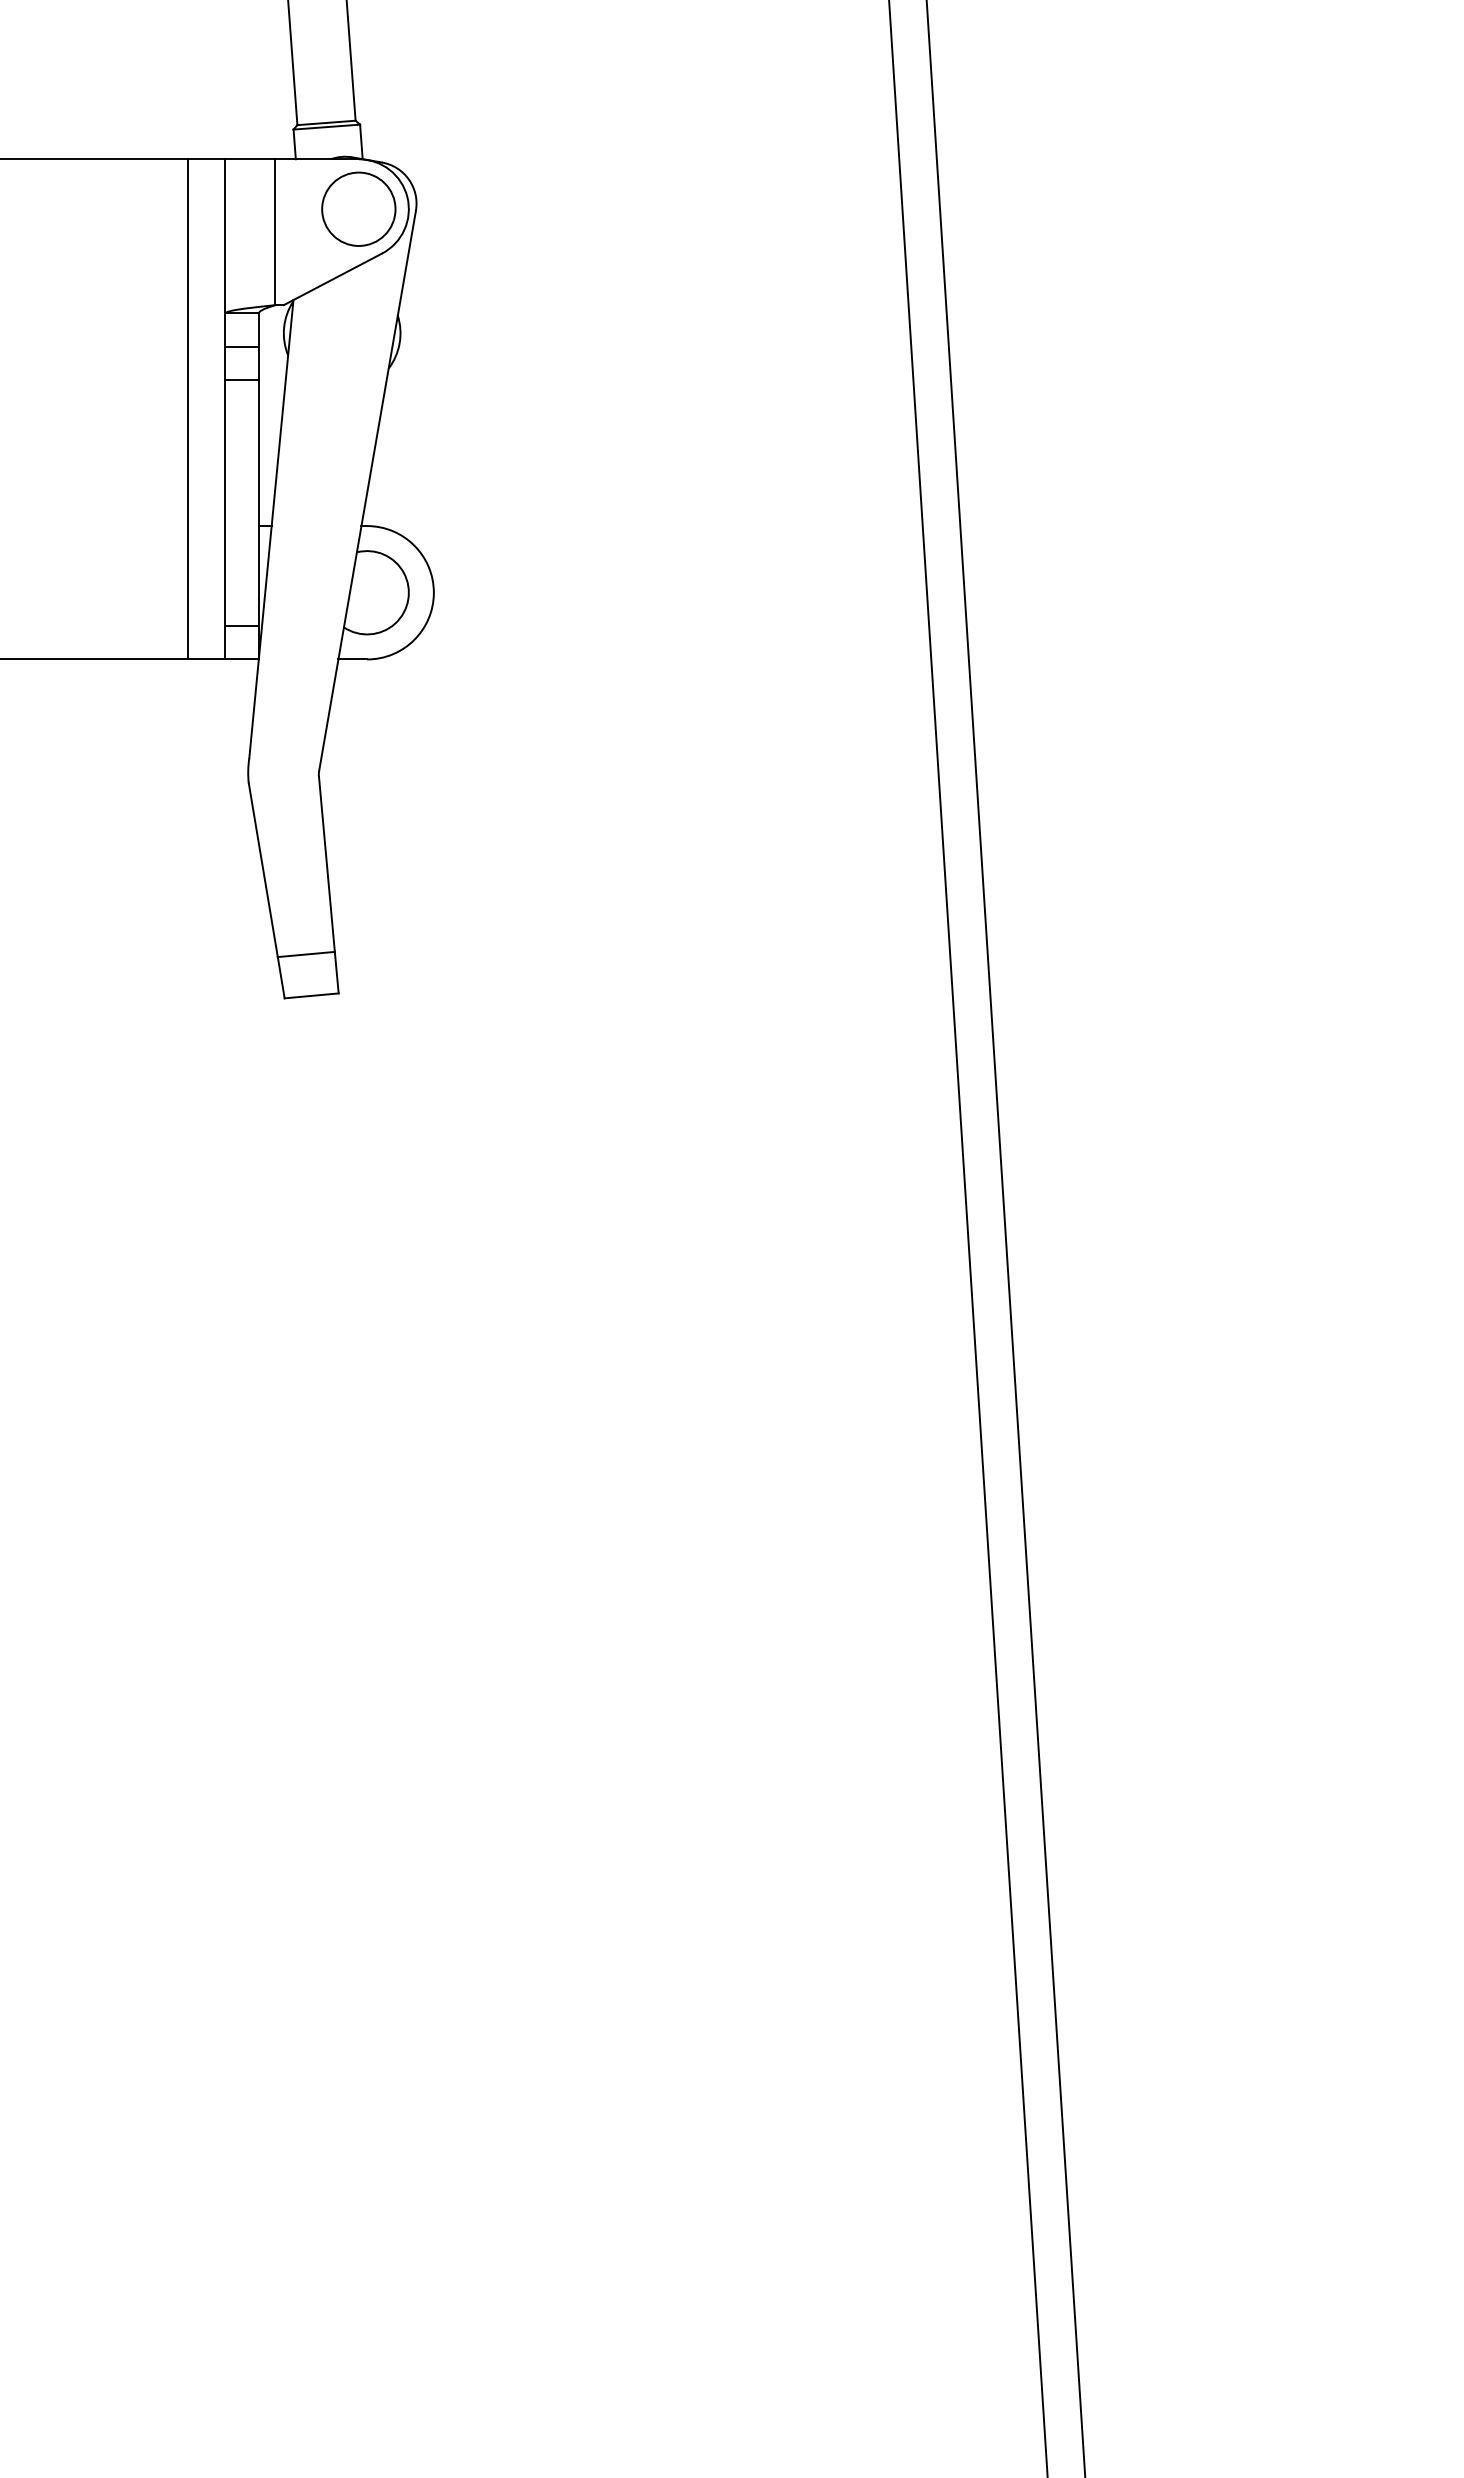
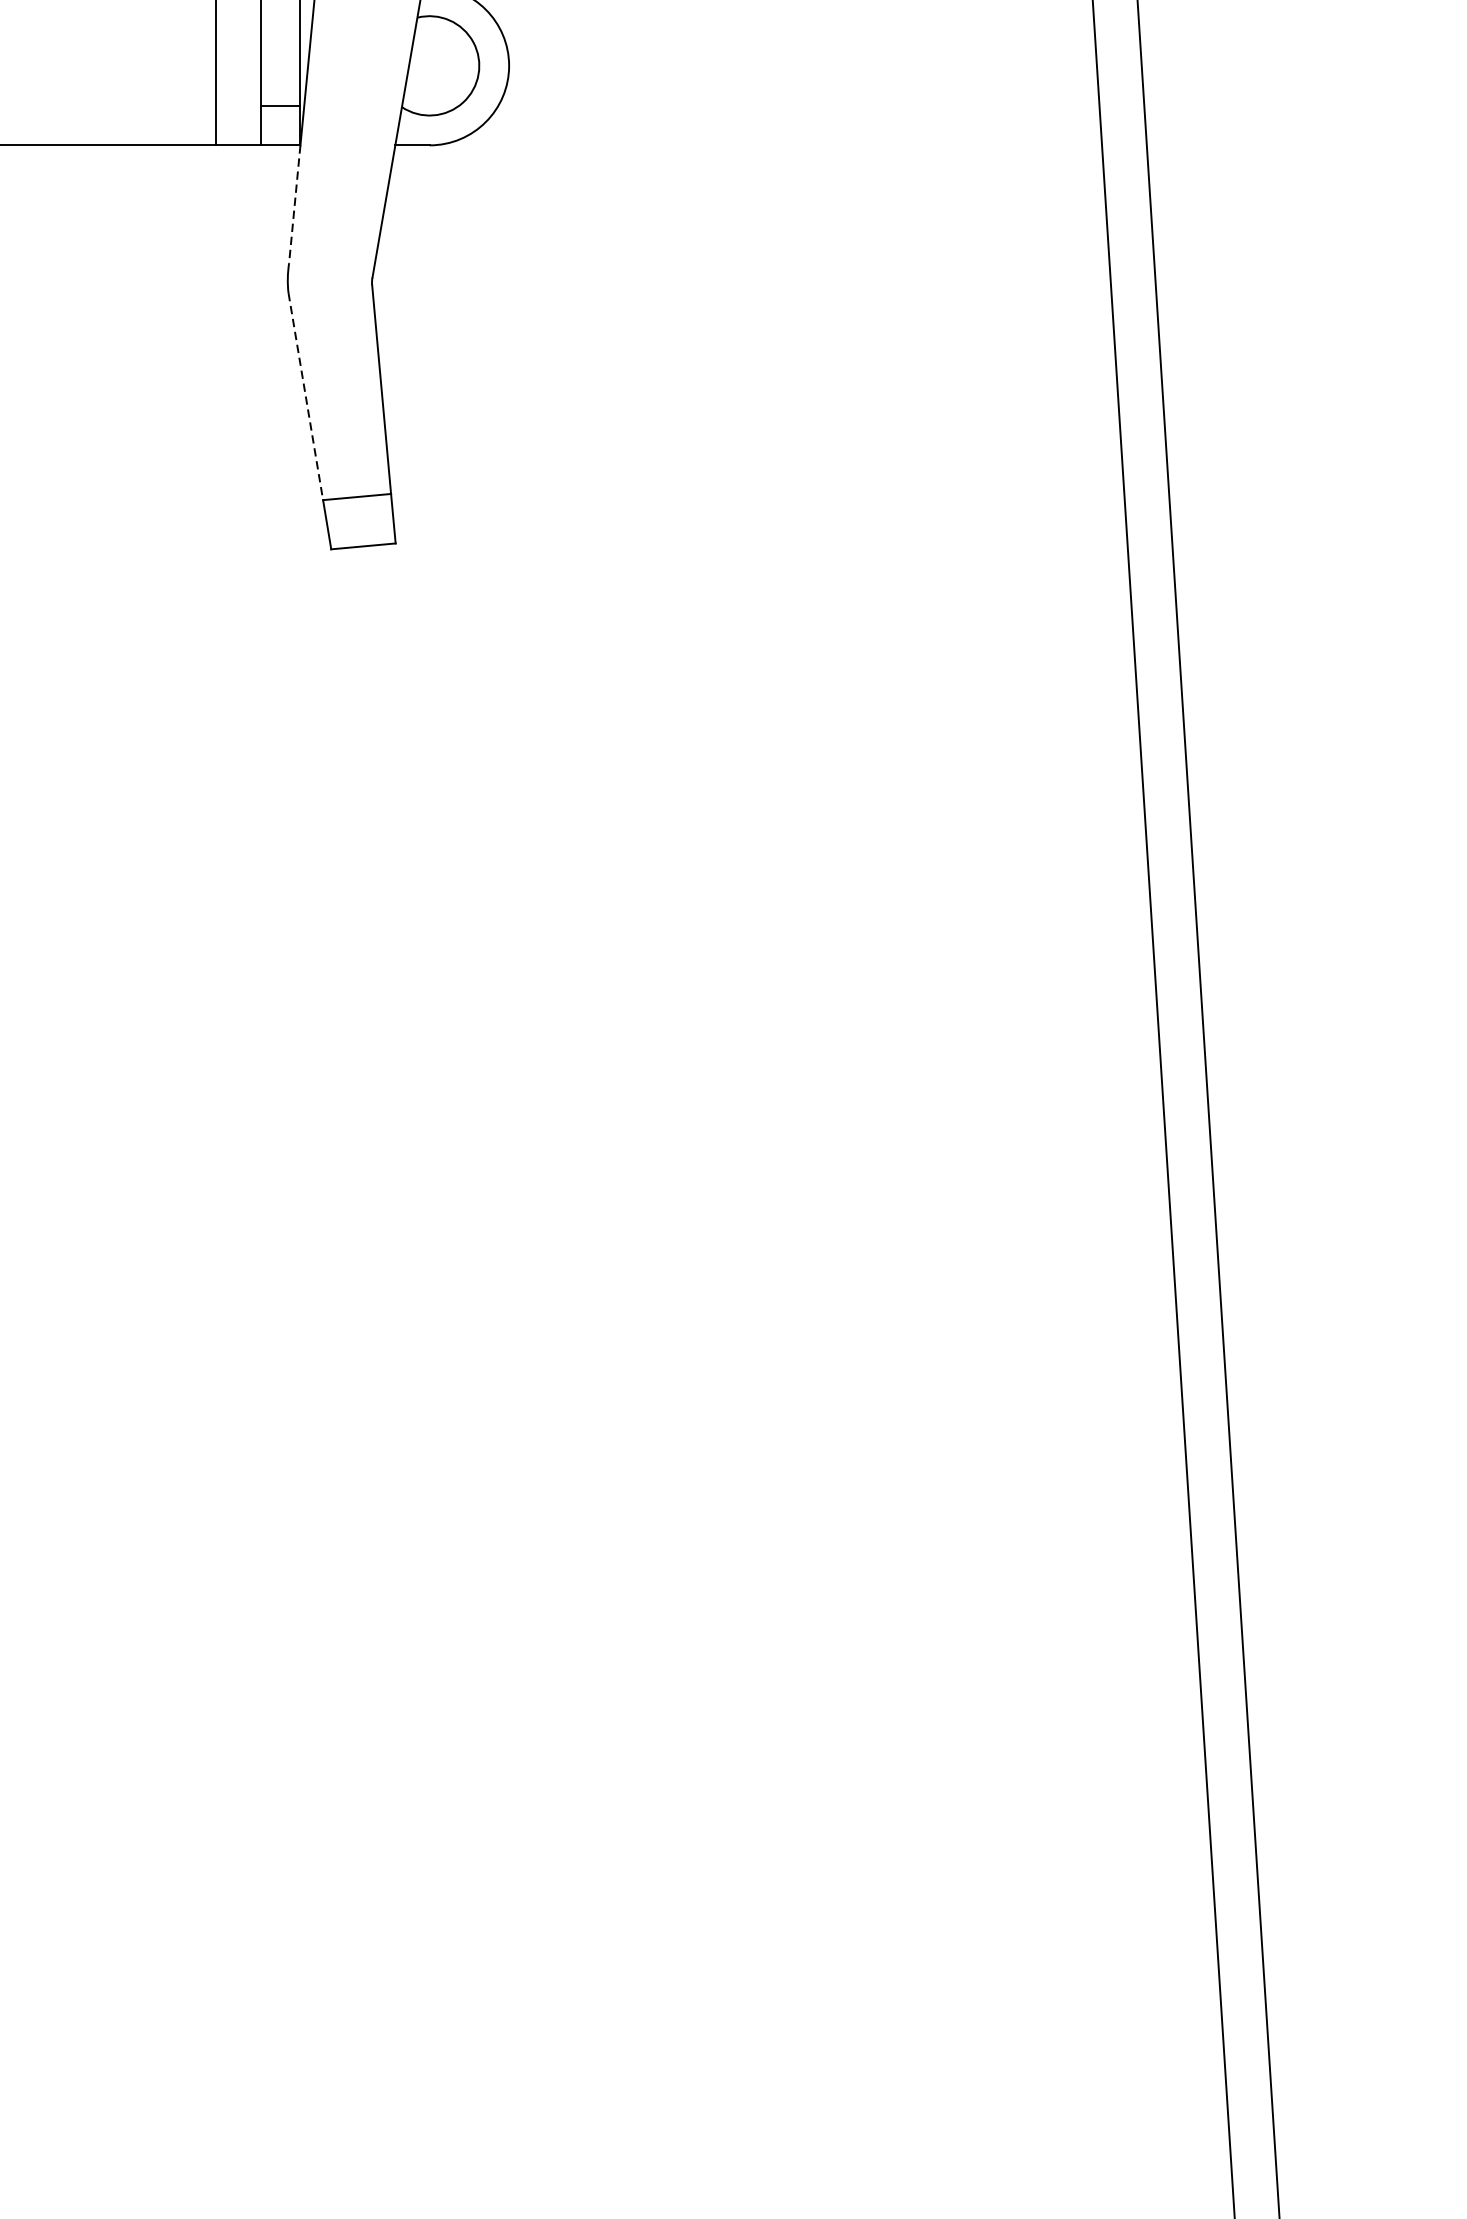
line: (254, 708) -> (295, 203), solid -> dashed
line: (263, 870) -> (306, 396), solid -> dashed

